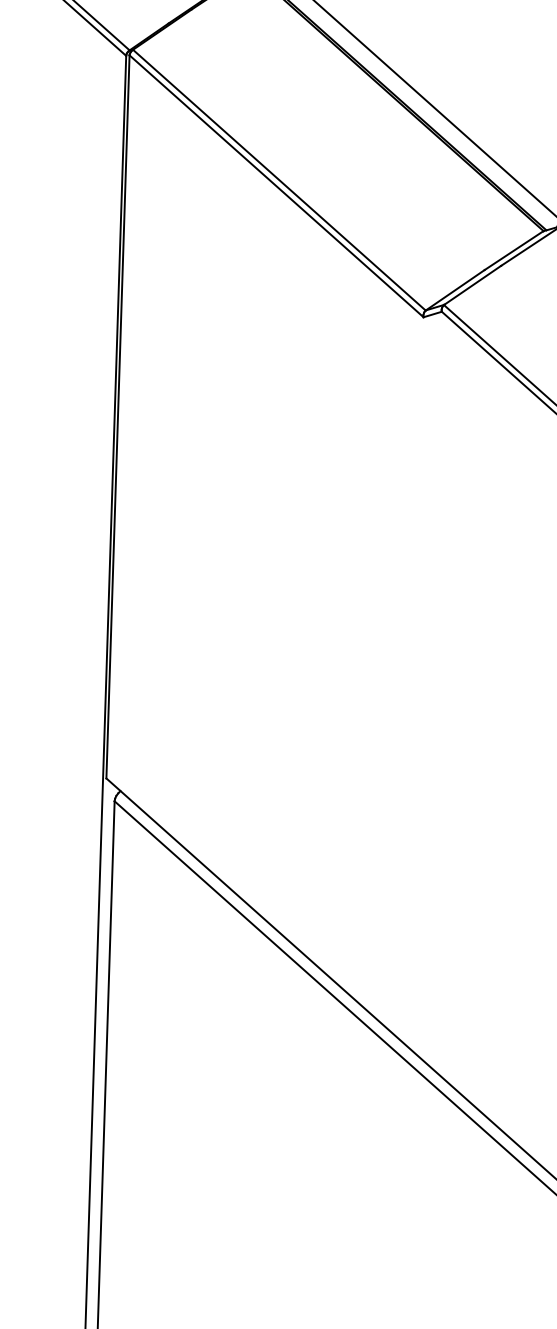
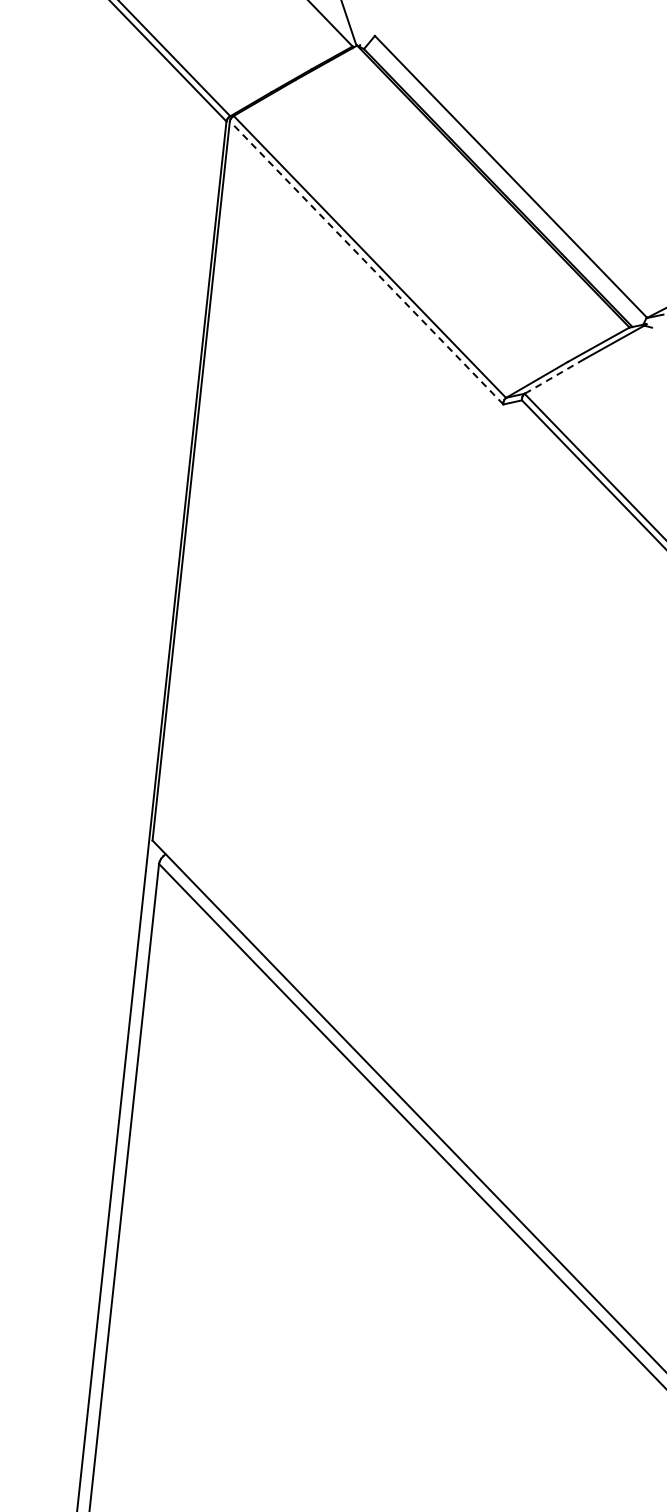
line: (276, 185) -> (366, 262), solid -> dashed
line: (472, 285) -> (554, 376), solid -> dashed

